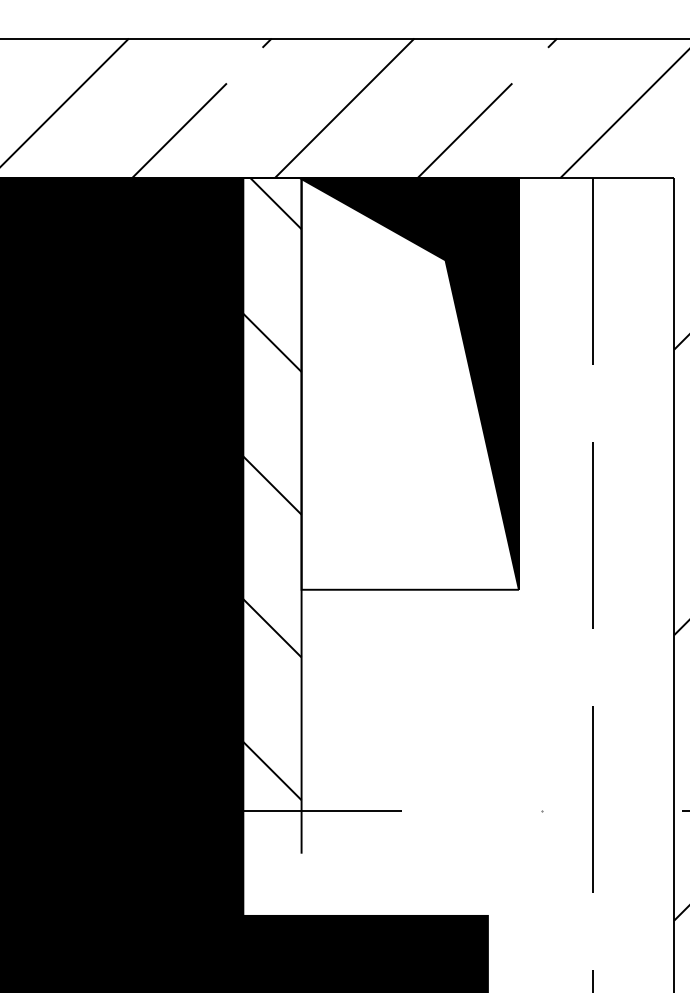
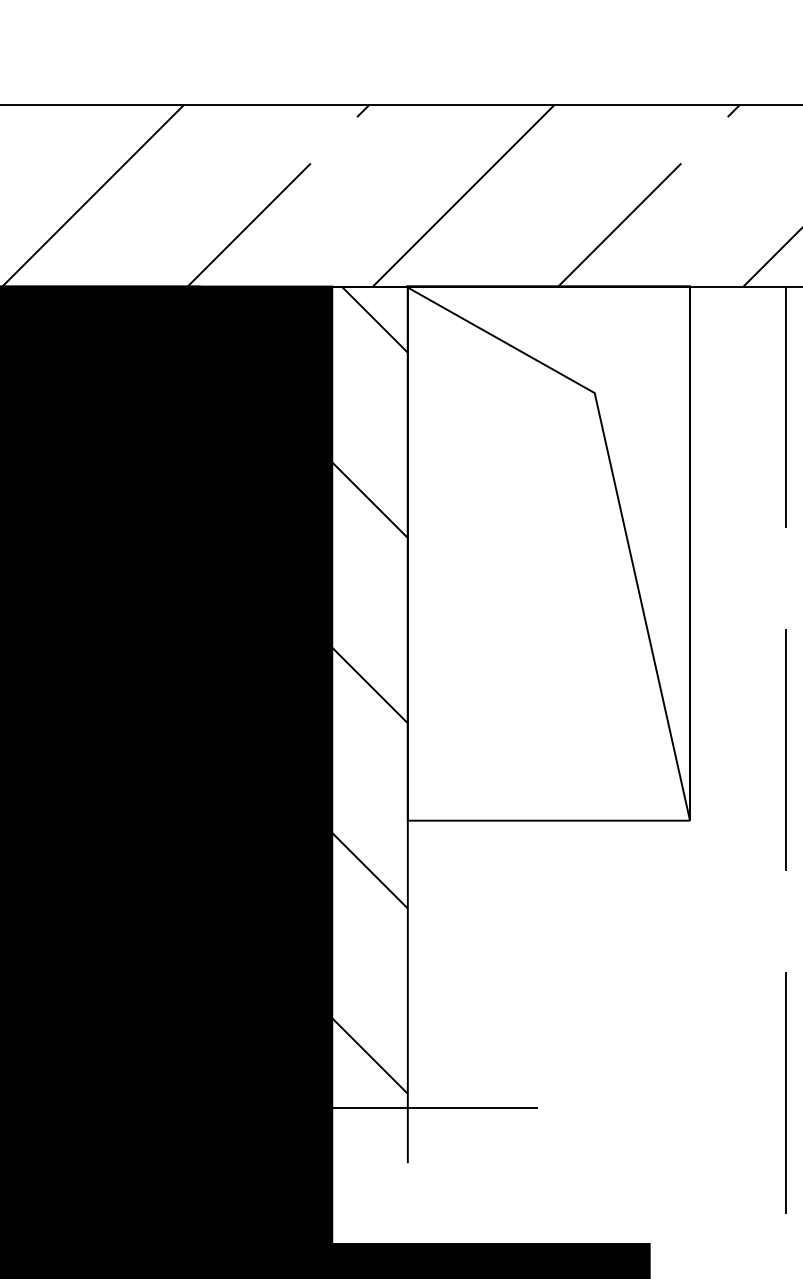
fill: (409, 383) -> (547, 552), removed

